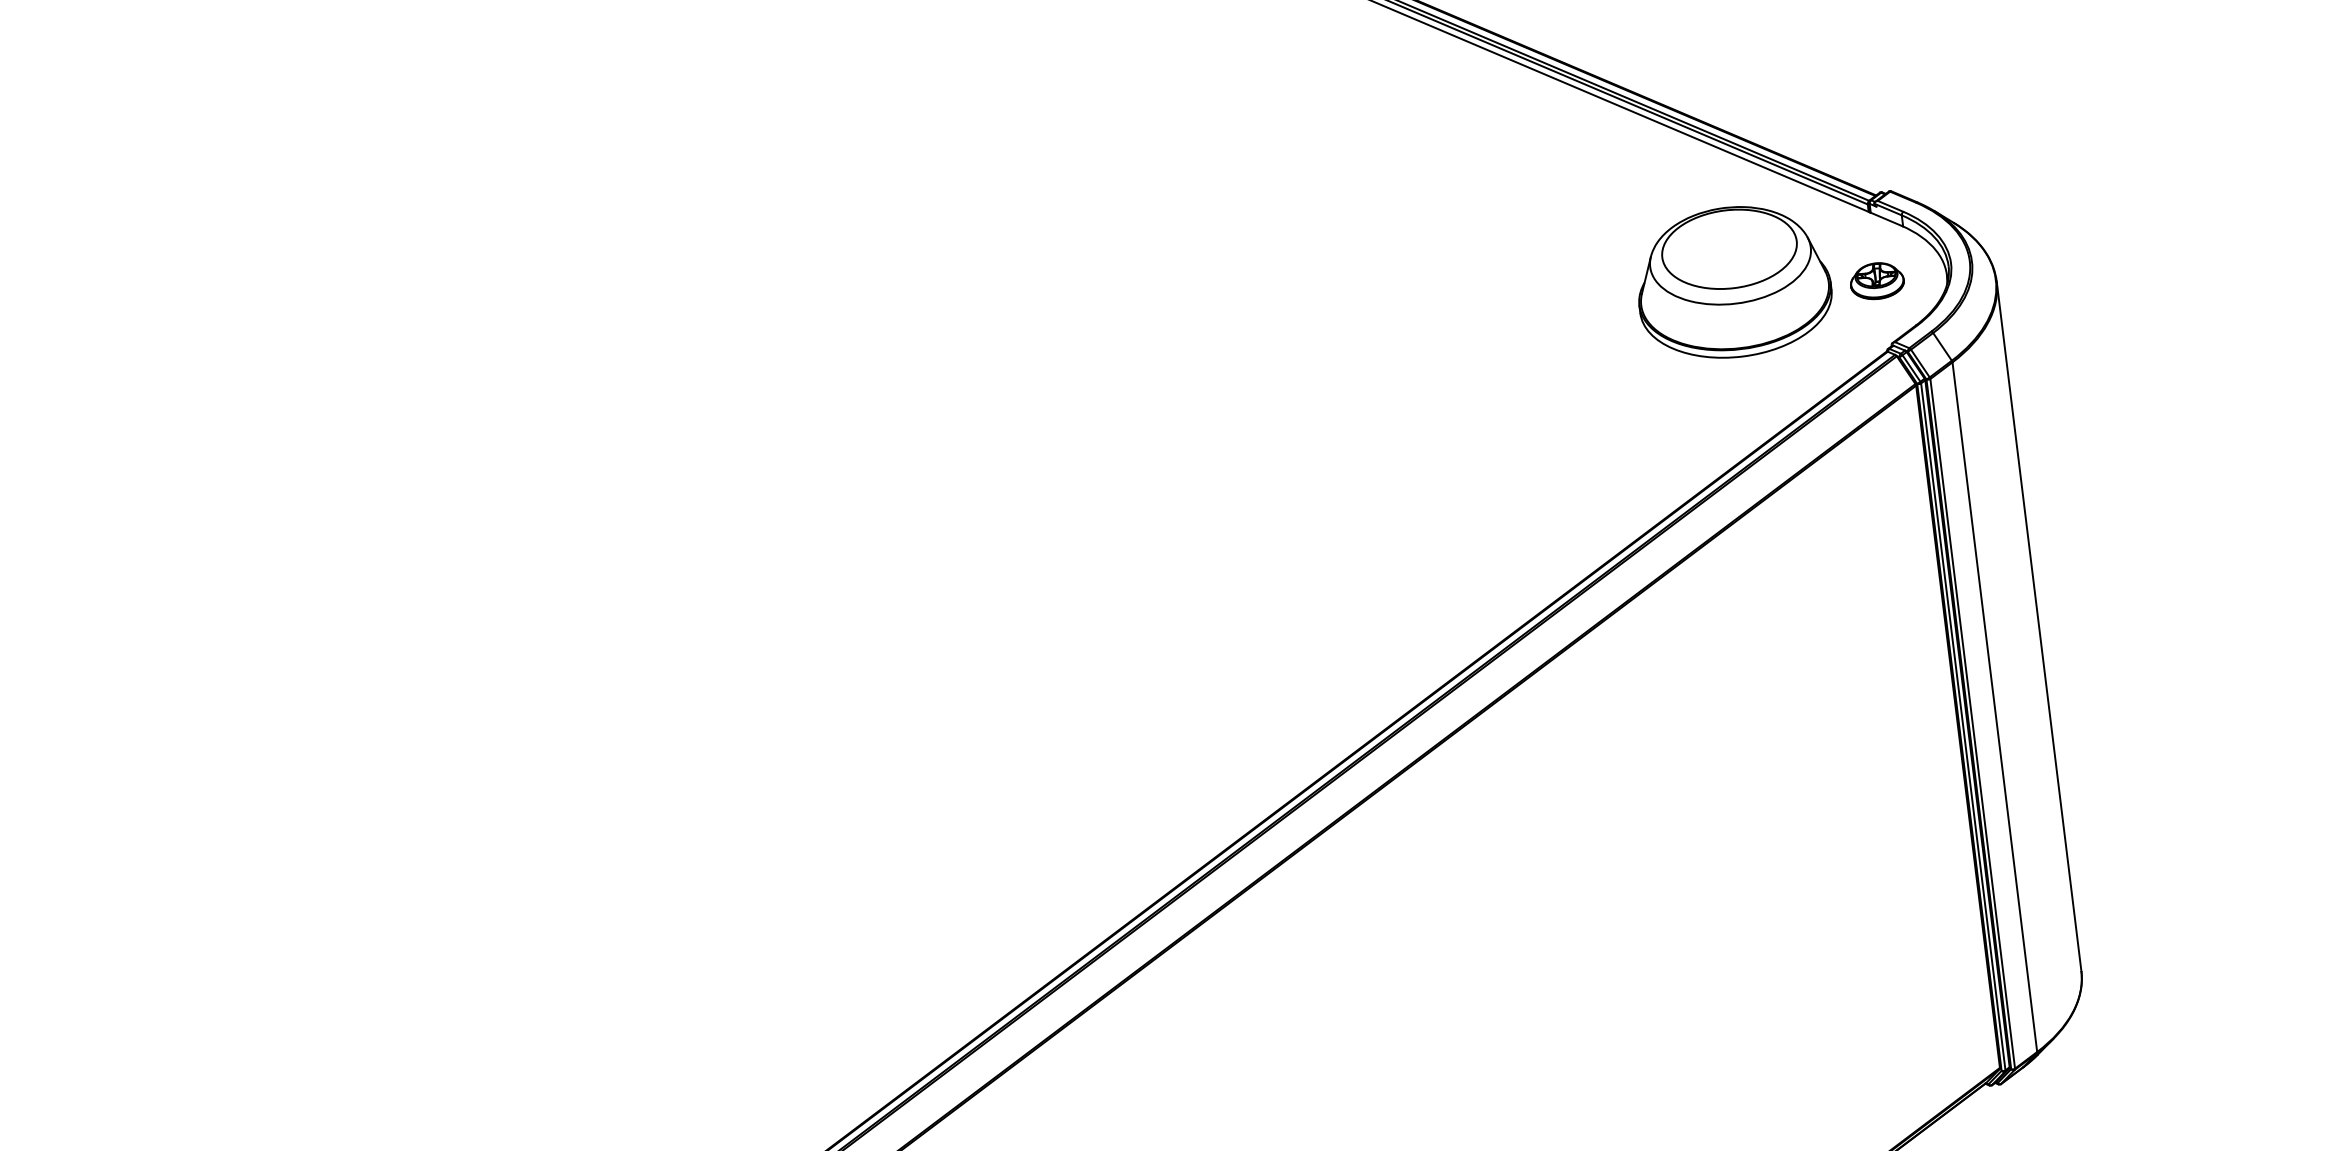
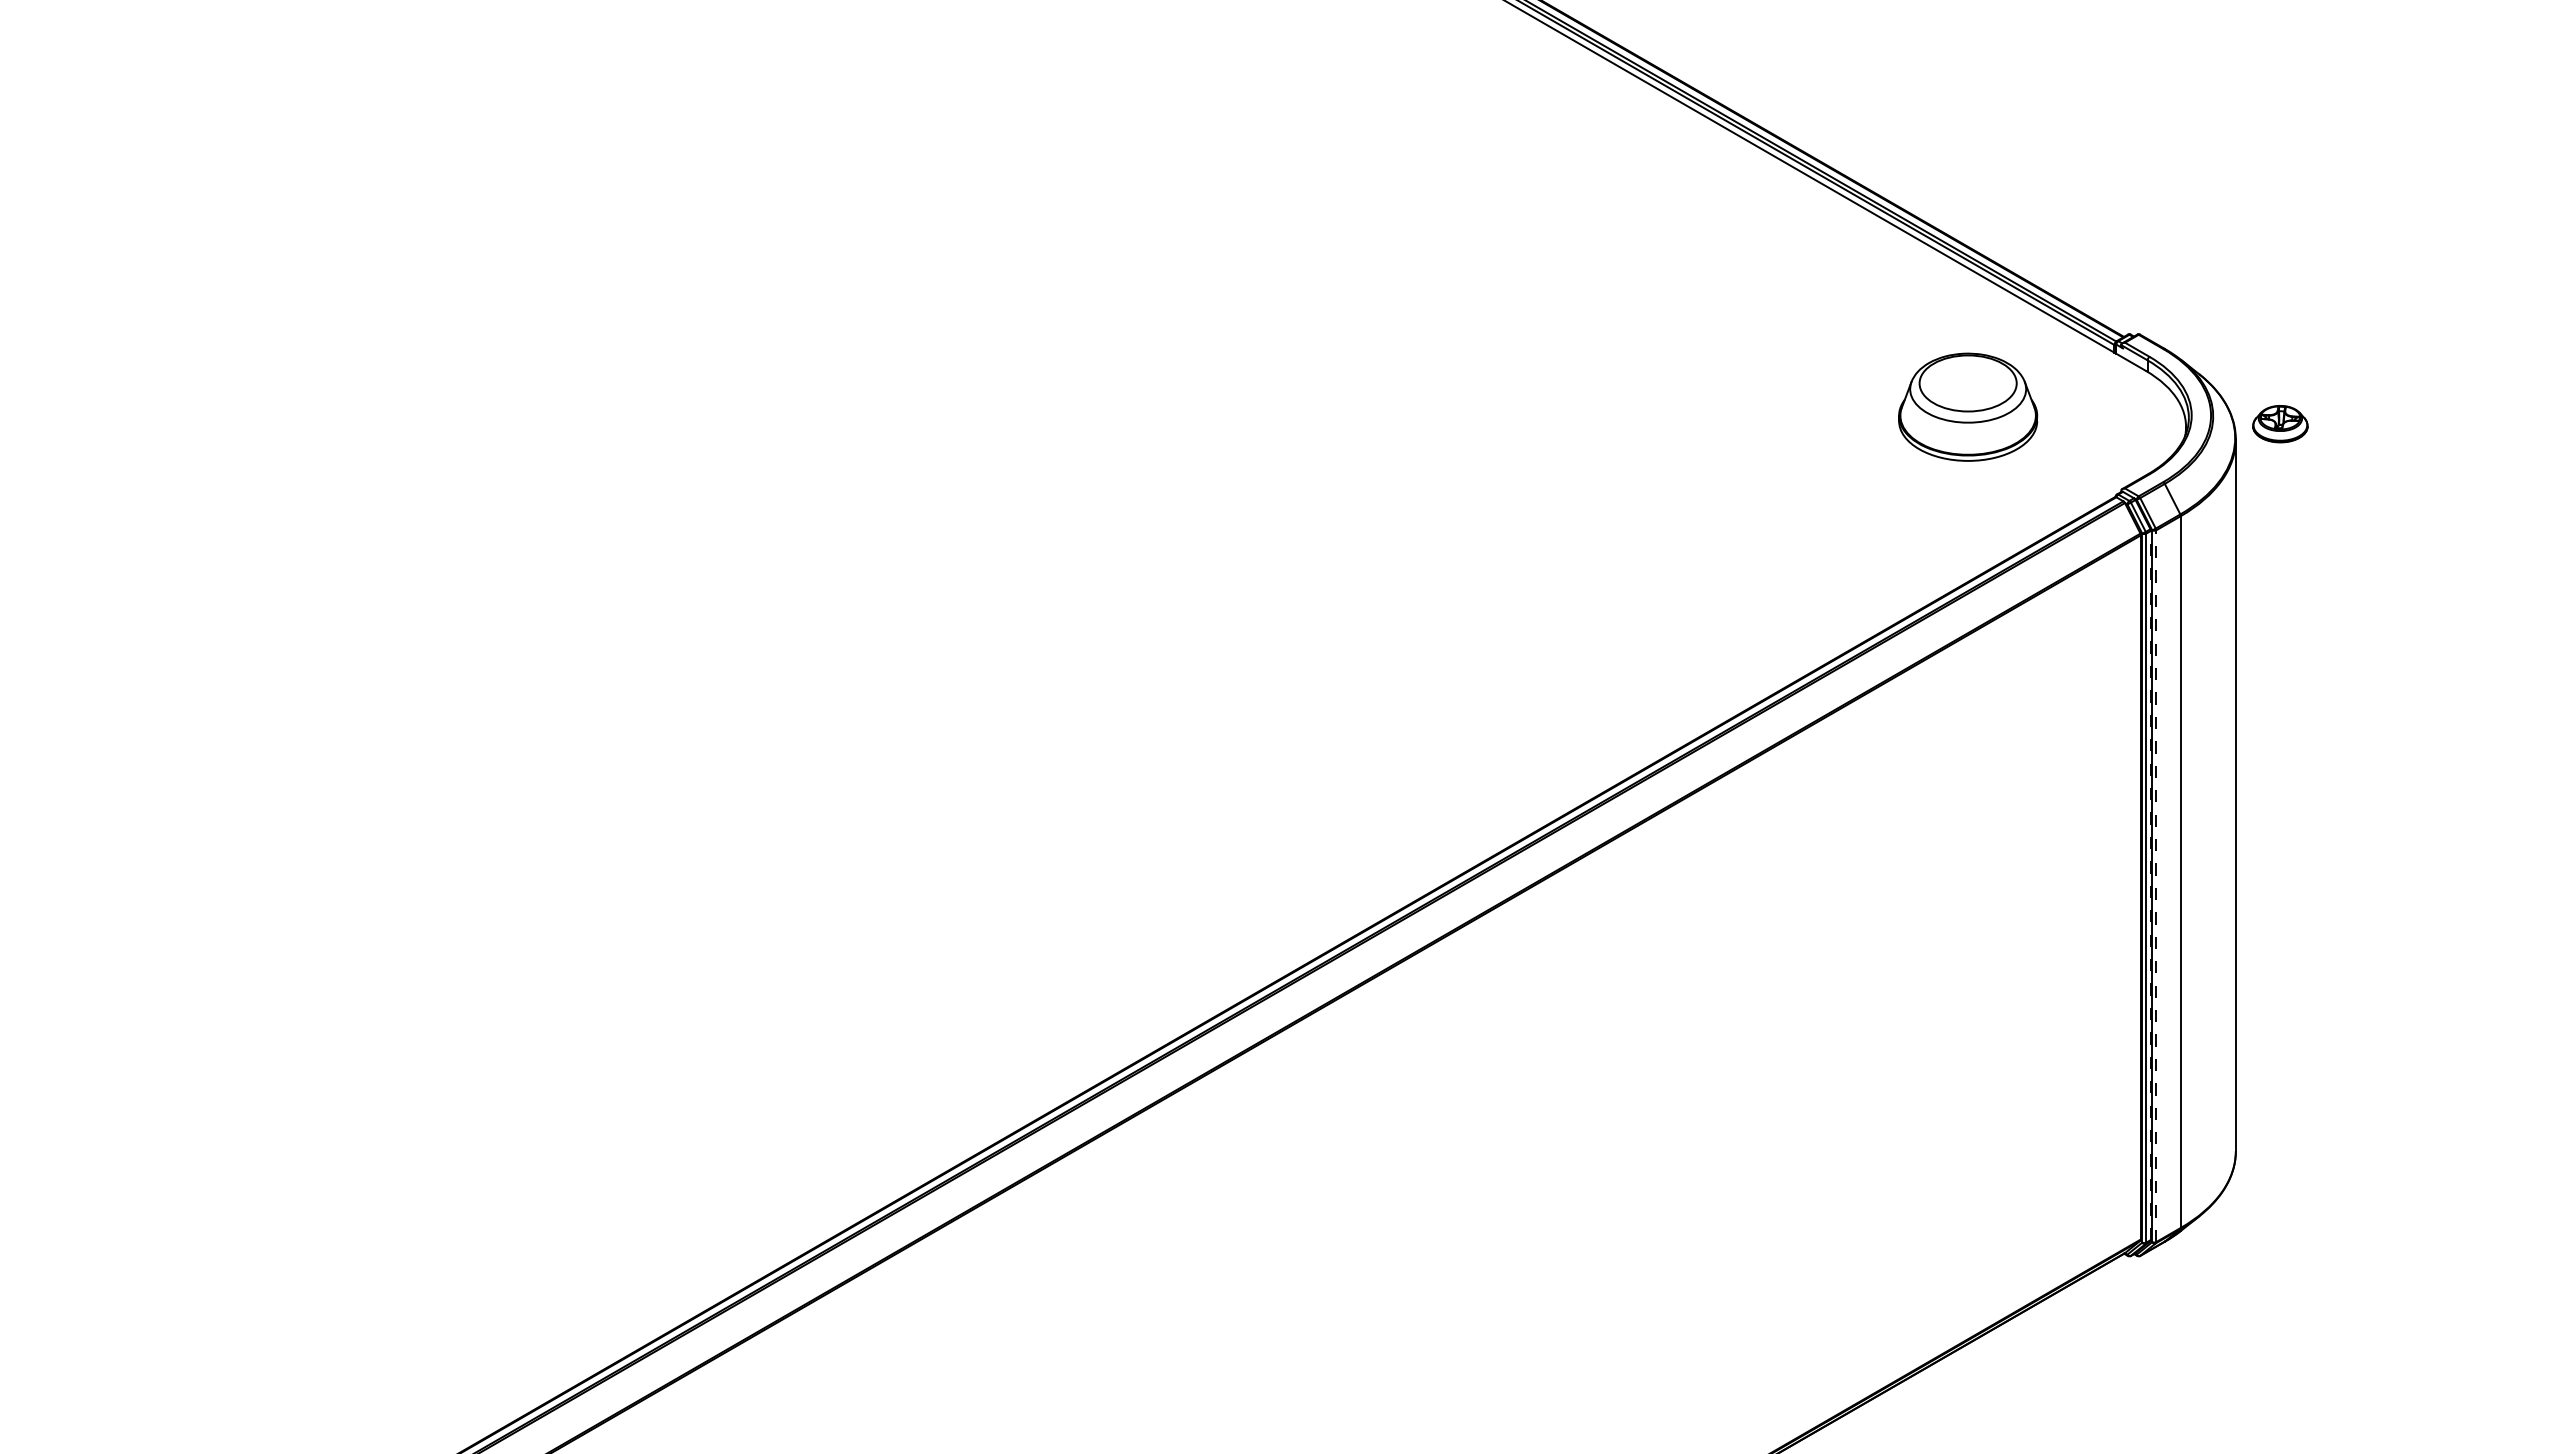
part: (1732, 281) -> (1967, 406), size x0.7
part: (1877, 281) -> (2280, 424), moved
line: (1966, 722) -> (2150, 884), solid -> dashed
line: (1972, 724) -> (2156, 886), solid -> dashed

